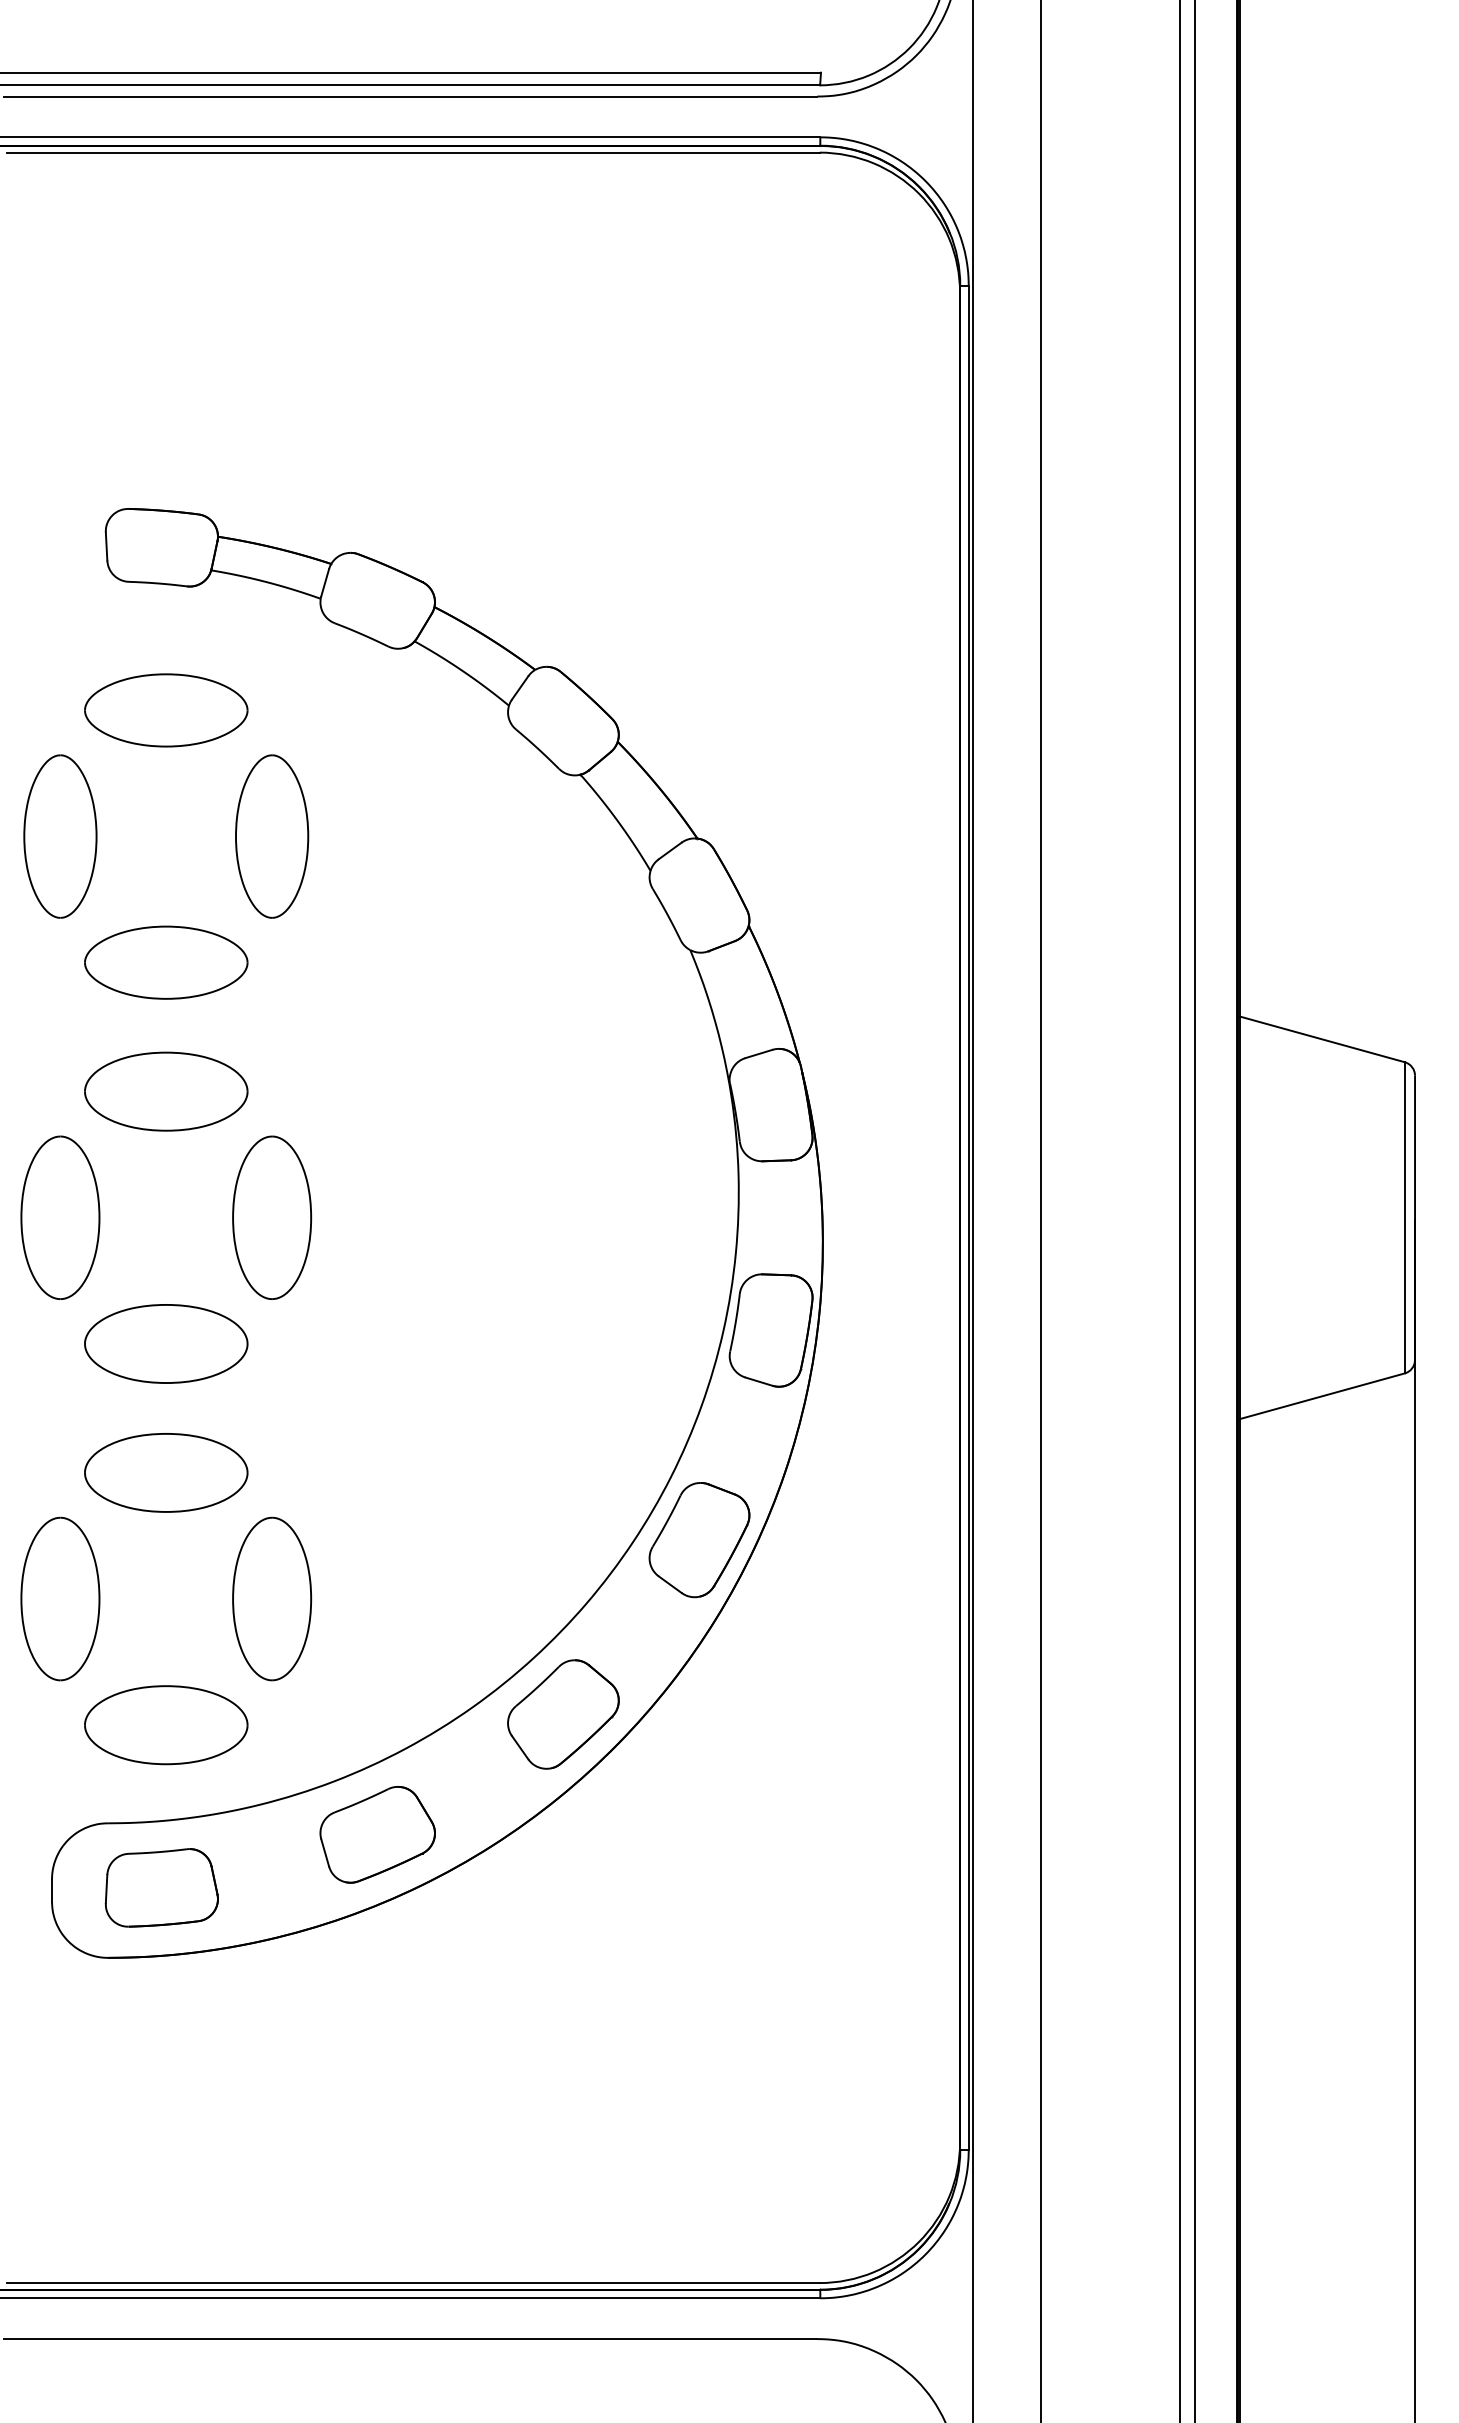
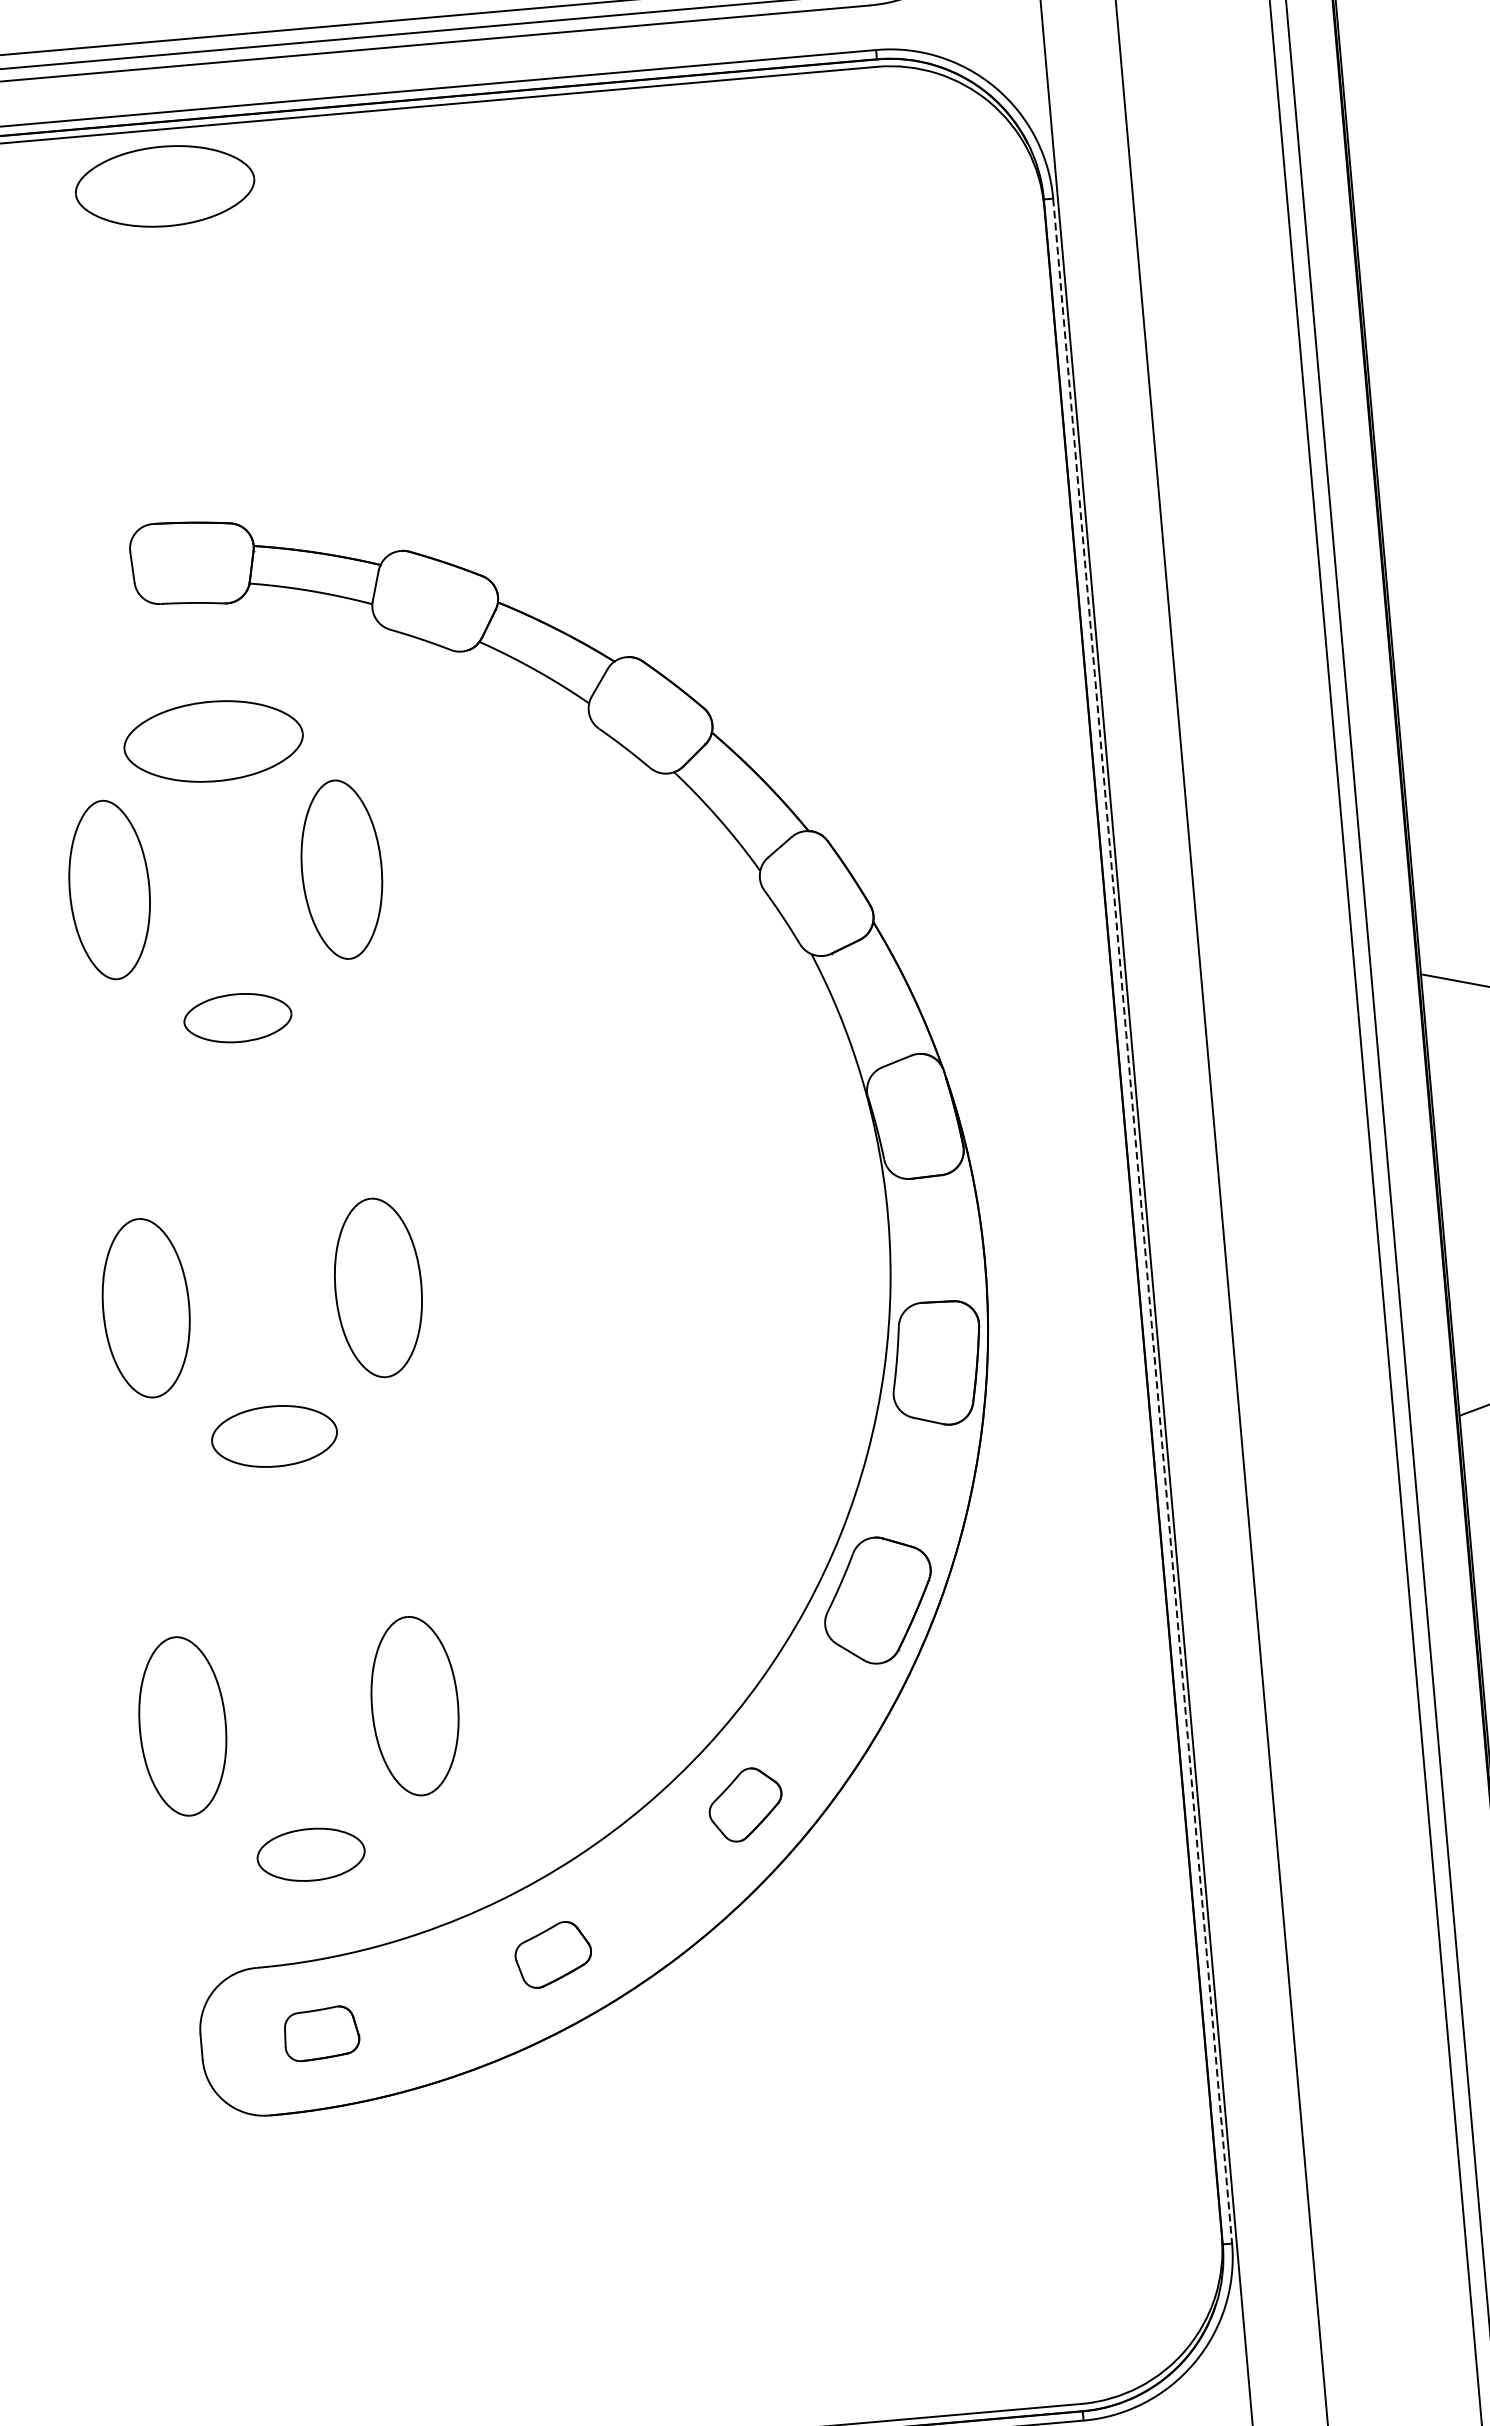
part: (166, 204) -> (165, 186), added
part: (166, 962) -> (238, 1017), size x0.6
part: (166, 1091) -> (250, 1159), removed
line: (968, 1218) -> (1142, 1221), solid -> dashed
part: (166, 1343) -> (274, 1435), size x0.7
part: (166, 1472) -> (287, 1577), removed
part: (563, 1714) -> (745, 1804), size x0.6
part: (166, 1725) -> (311, 1855), size x0.6
part: (377, 1834) -> (553, 1954), size x0.6
part: (161, 1887) -> (321, 2033), size x0.6

